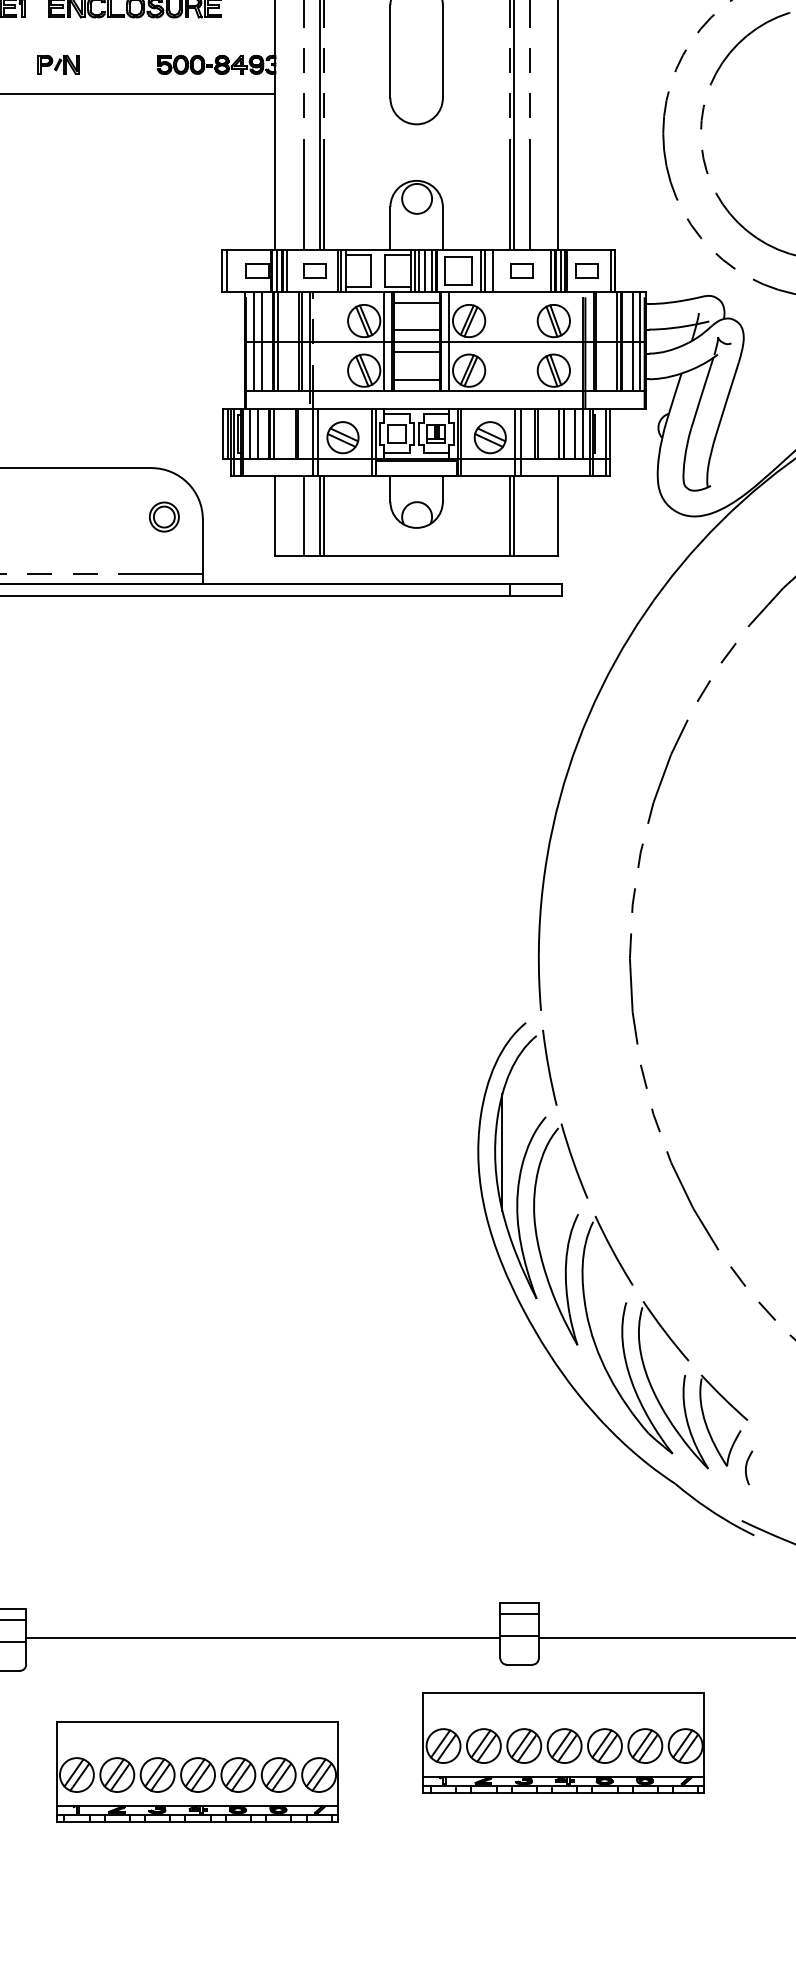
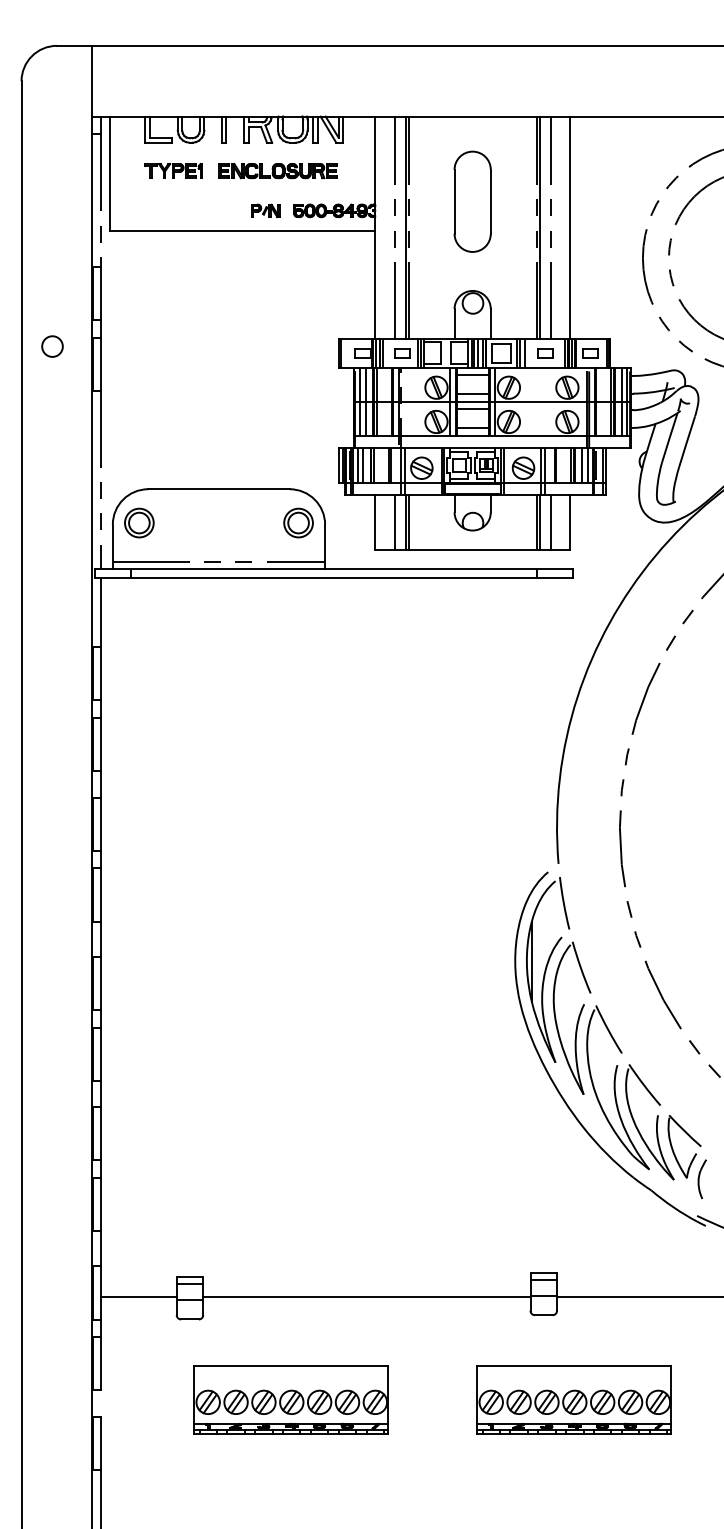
part: (58, 64) -> (265, 210), moved
part: (164, 516) -> (298, 522), size x1.43
line: (529, 516) -> (550, 522), added
part: (748, 1468) -> (701, 1179), size x1.67
part: (562, 1741) -> (573, 1399), moved
part: (196, 1770) -> (290, 1399), moved

